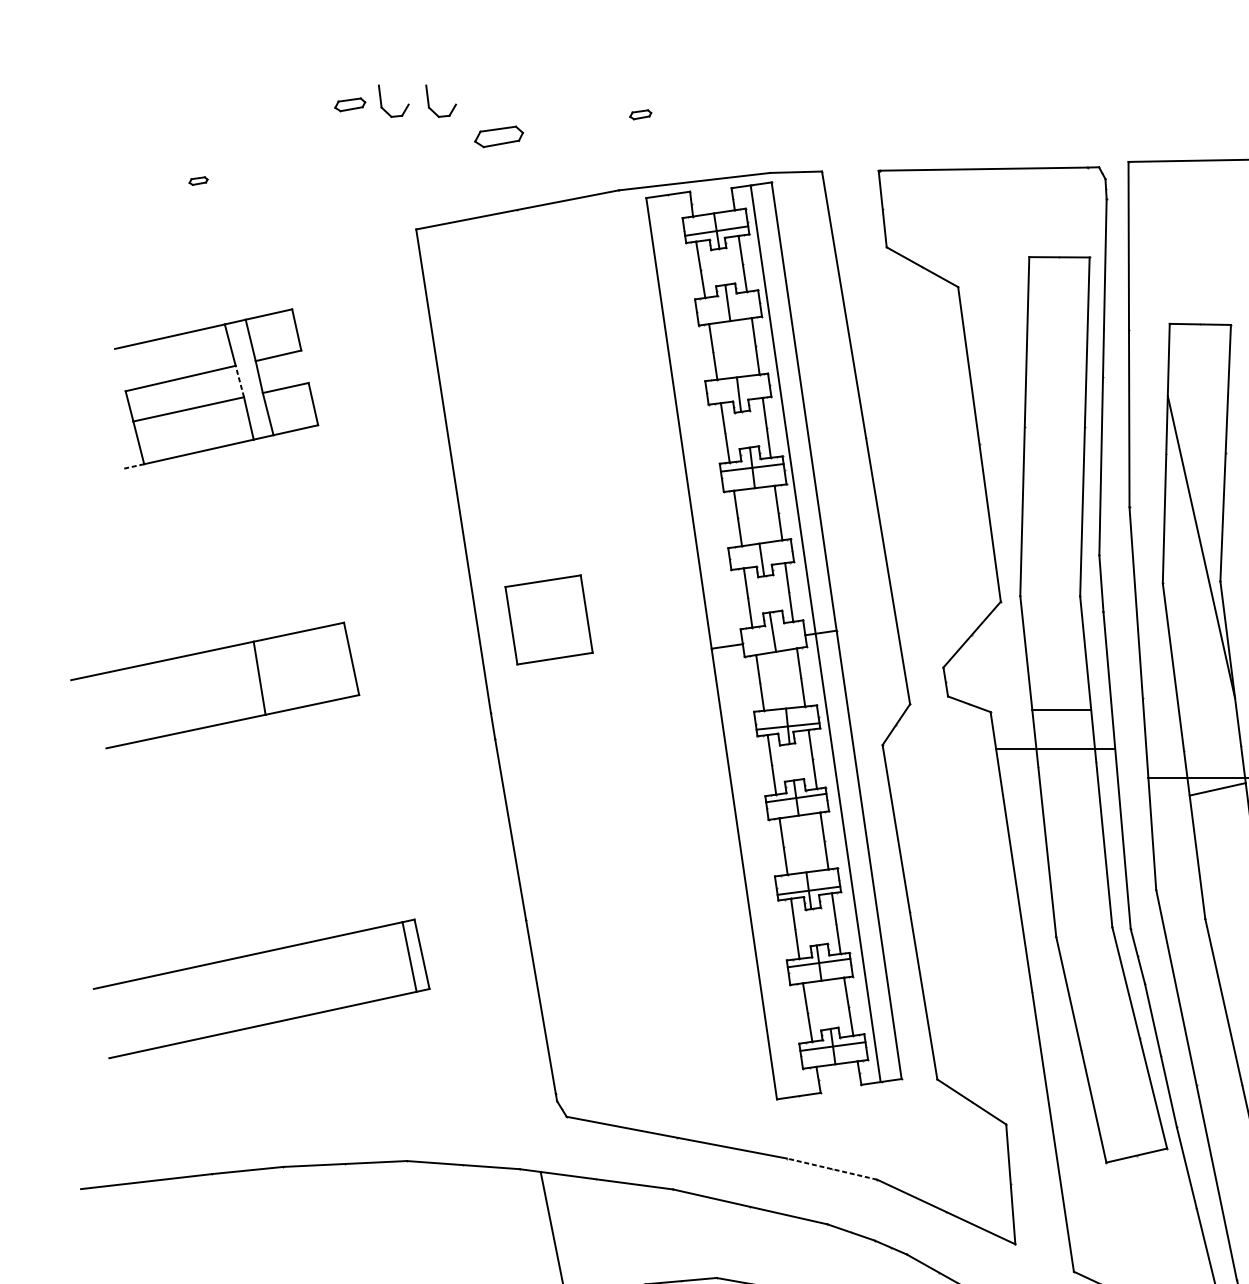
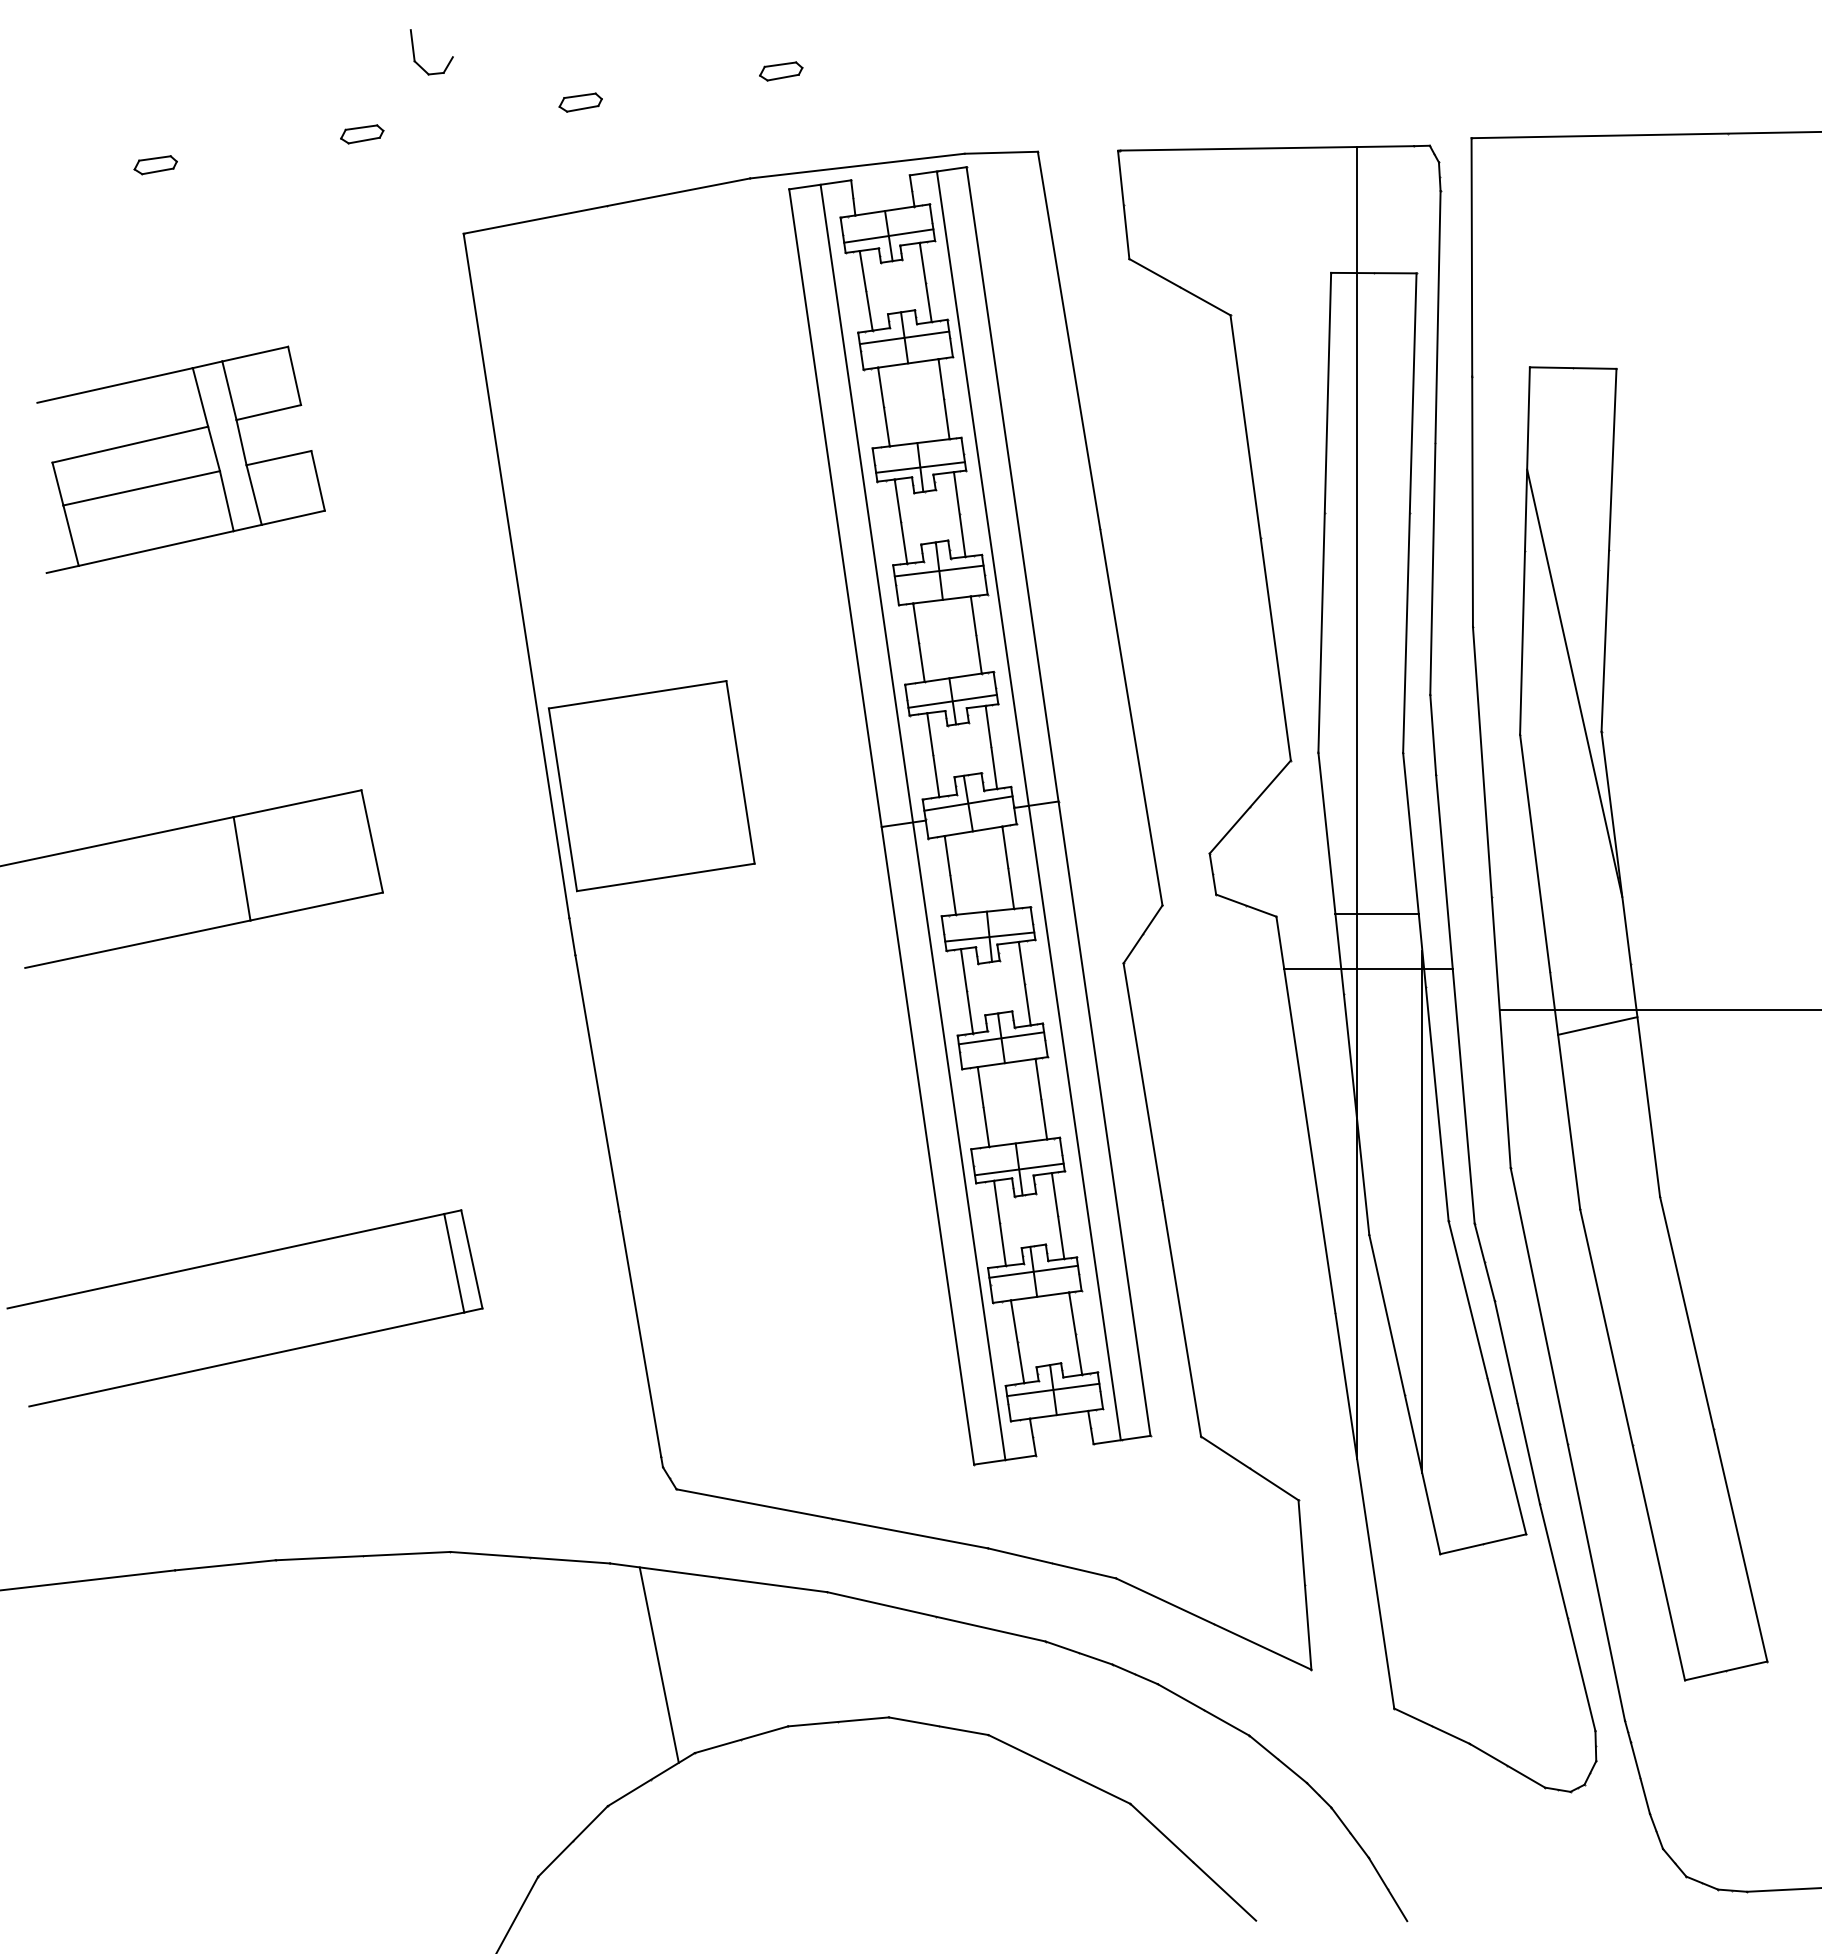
part: (350, 104) -> (362, 134), moved
part: (429, 104) -> (482, 57), removed
part: (640, 114) -> (781, 71), size x1.43
part: (498, 136) -> (580, 102), size x0.62
part: (198, 181) -> (155, 165), size x1.67
line: (727, 302) -> (904, 337), added
line: (240, 381) -> (214, 448), dashed -> solid
line: (739, 394) -> (920, 467), added
line: (132, 466) -> (62, 569), dashed -> solid
line: (761, 559) -> (952, 700), added
part: (548, 620) -> (651, 786), size x1.67
line: (1047, 631) -> (1357, 802), added
line: (773, 632) -> (968, 803), added
line: (733, 645) -> (912, 822), added
line: (1093, 920) -> (1422, 1211), added
line: (832, 1169) -> (1052, 1563), dashed -> solid

